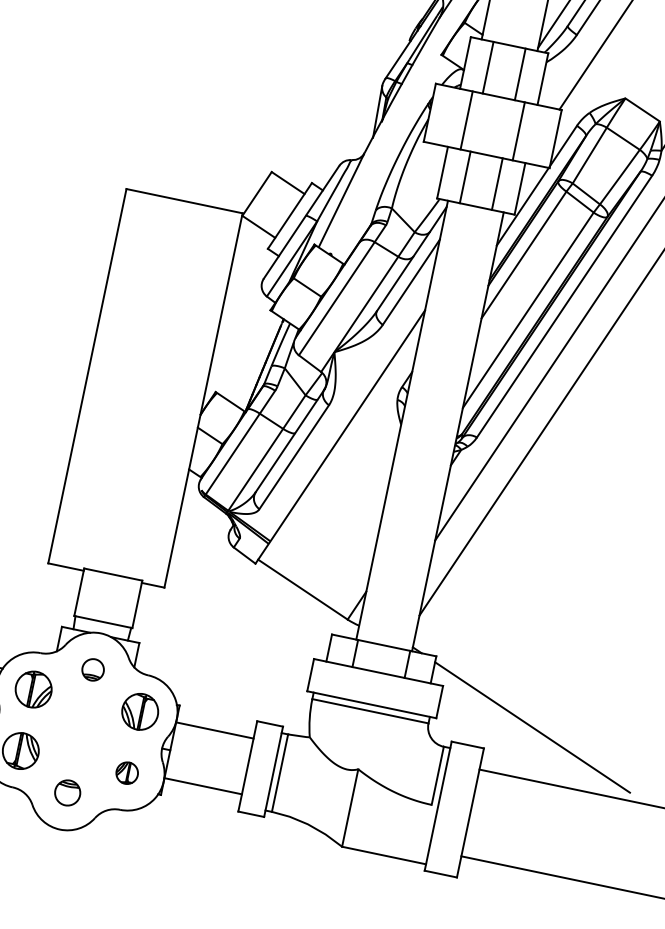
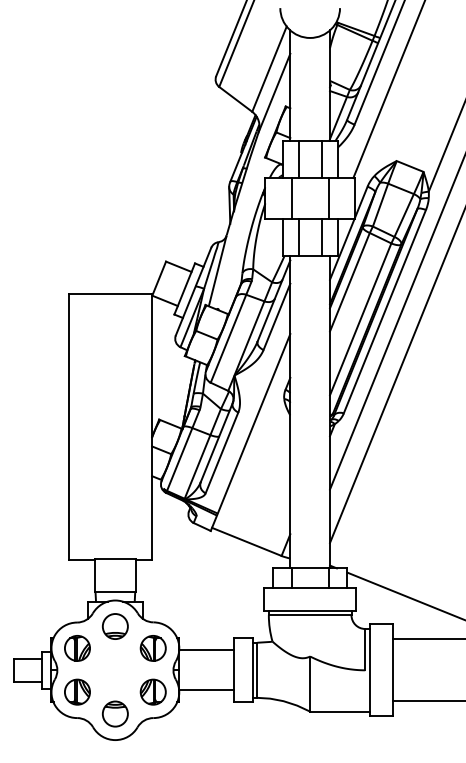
part: (92, 669) -> (114, 626), size x1.67
part: (126, 772) -> (152, 691), size x1.67
part: (67, 792) -> (115, 713), size x1.43

